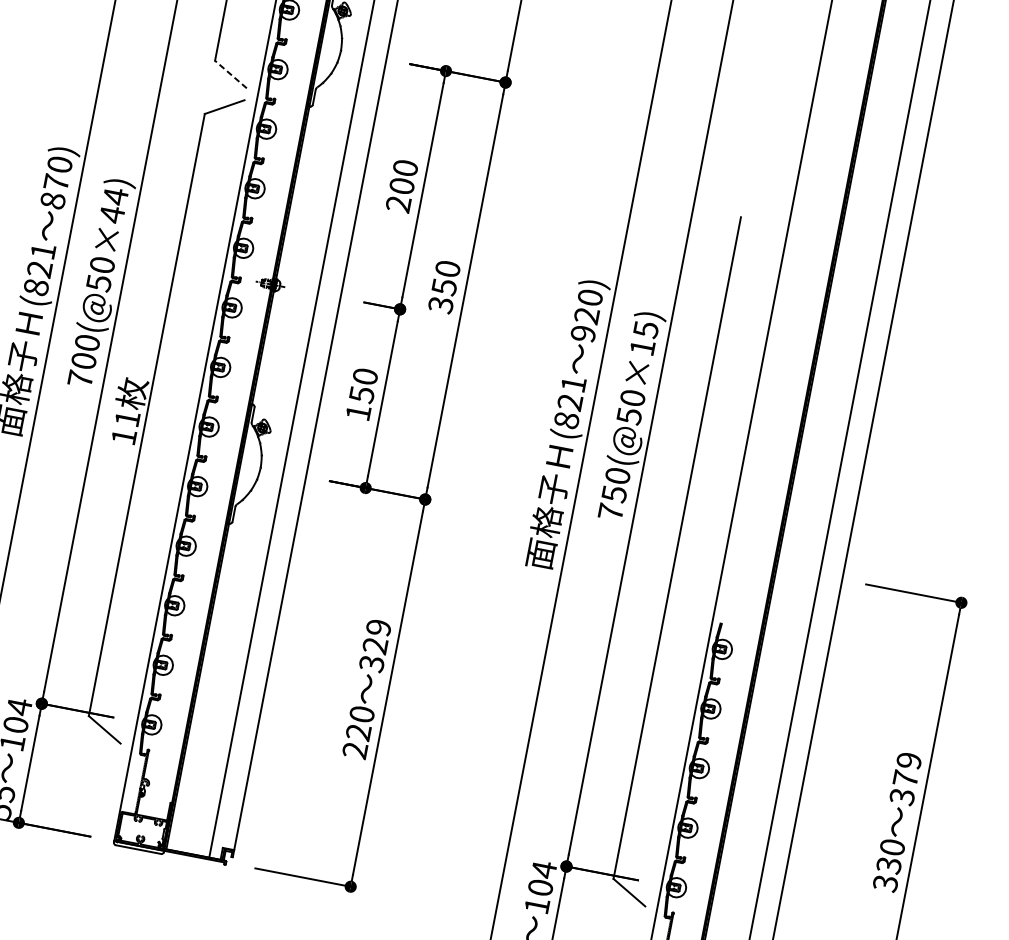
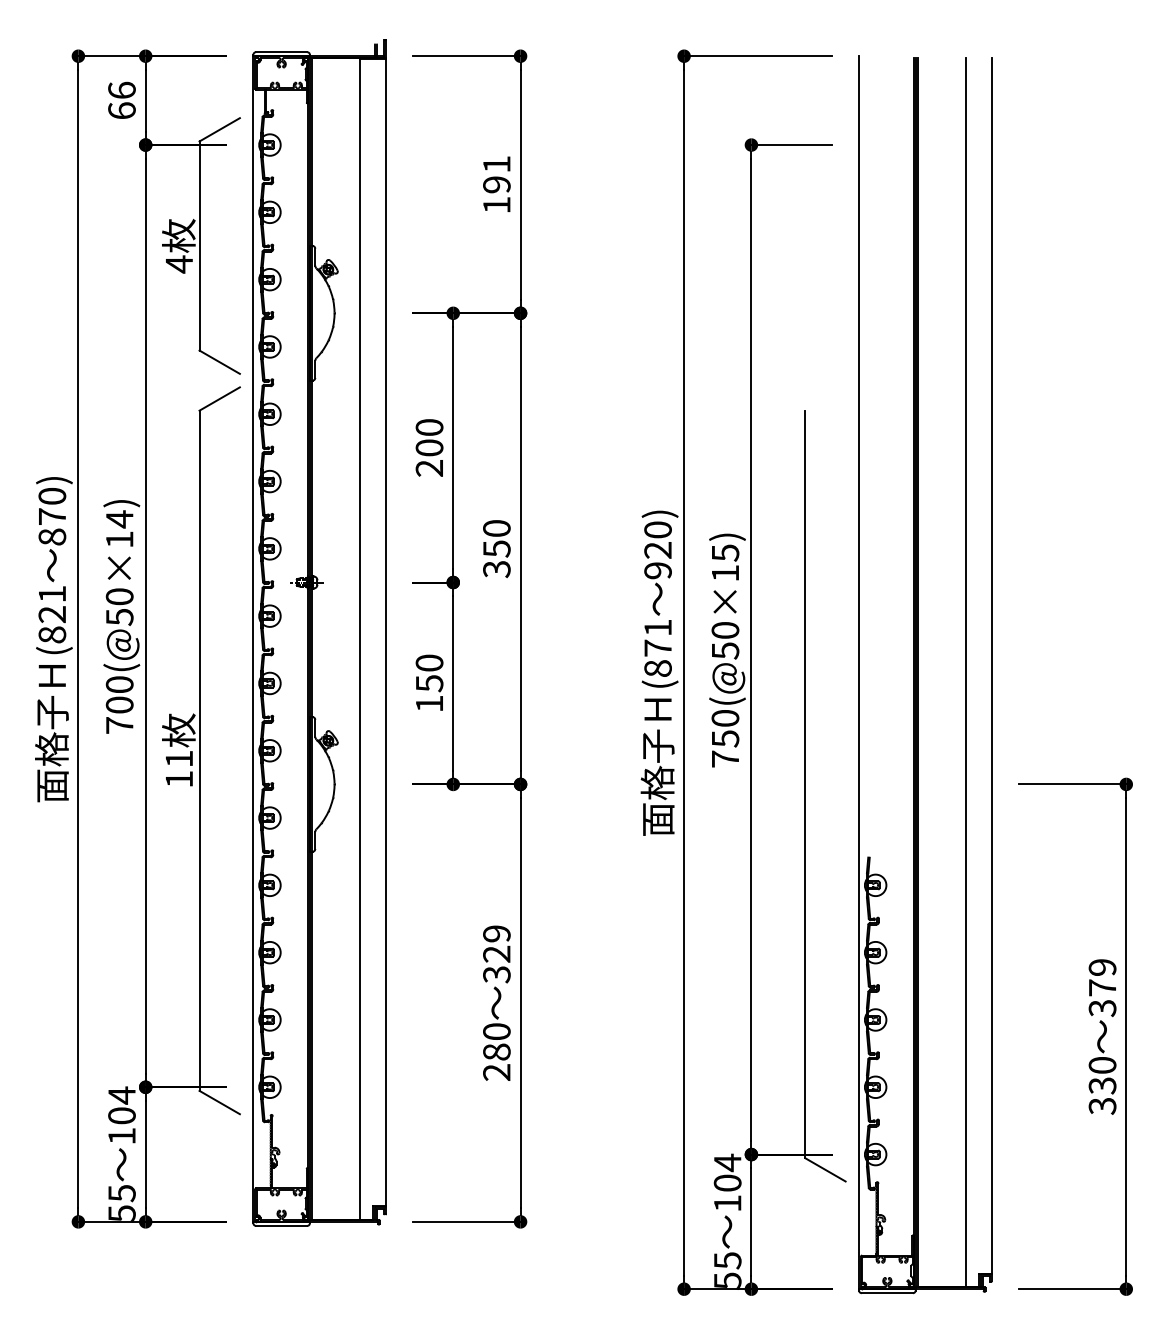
line: (230, 73) -> (219, 361), dashed -> solid
text: (112, 214) -> (119, 539), 700(@50×44) -> 700(@50×14)
text: (569, 401) -> (657, 647), (821 -> (871
text: (358, 731) -> (496, 1051), 220 -> 280

